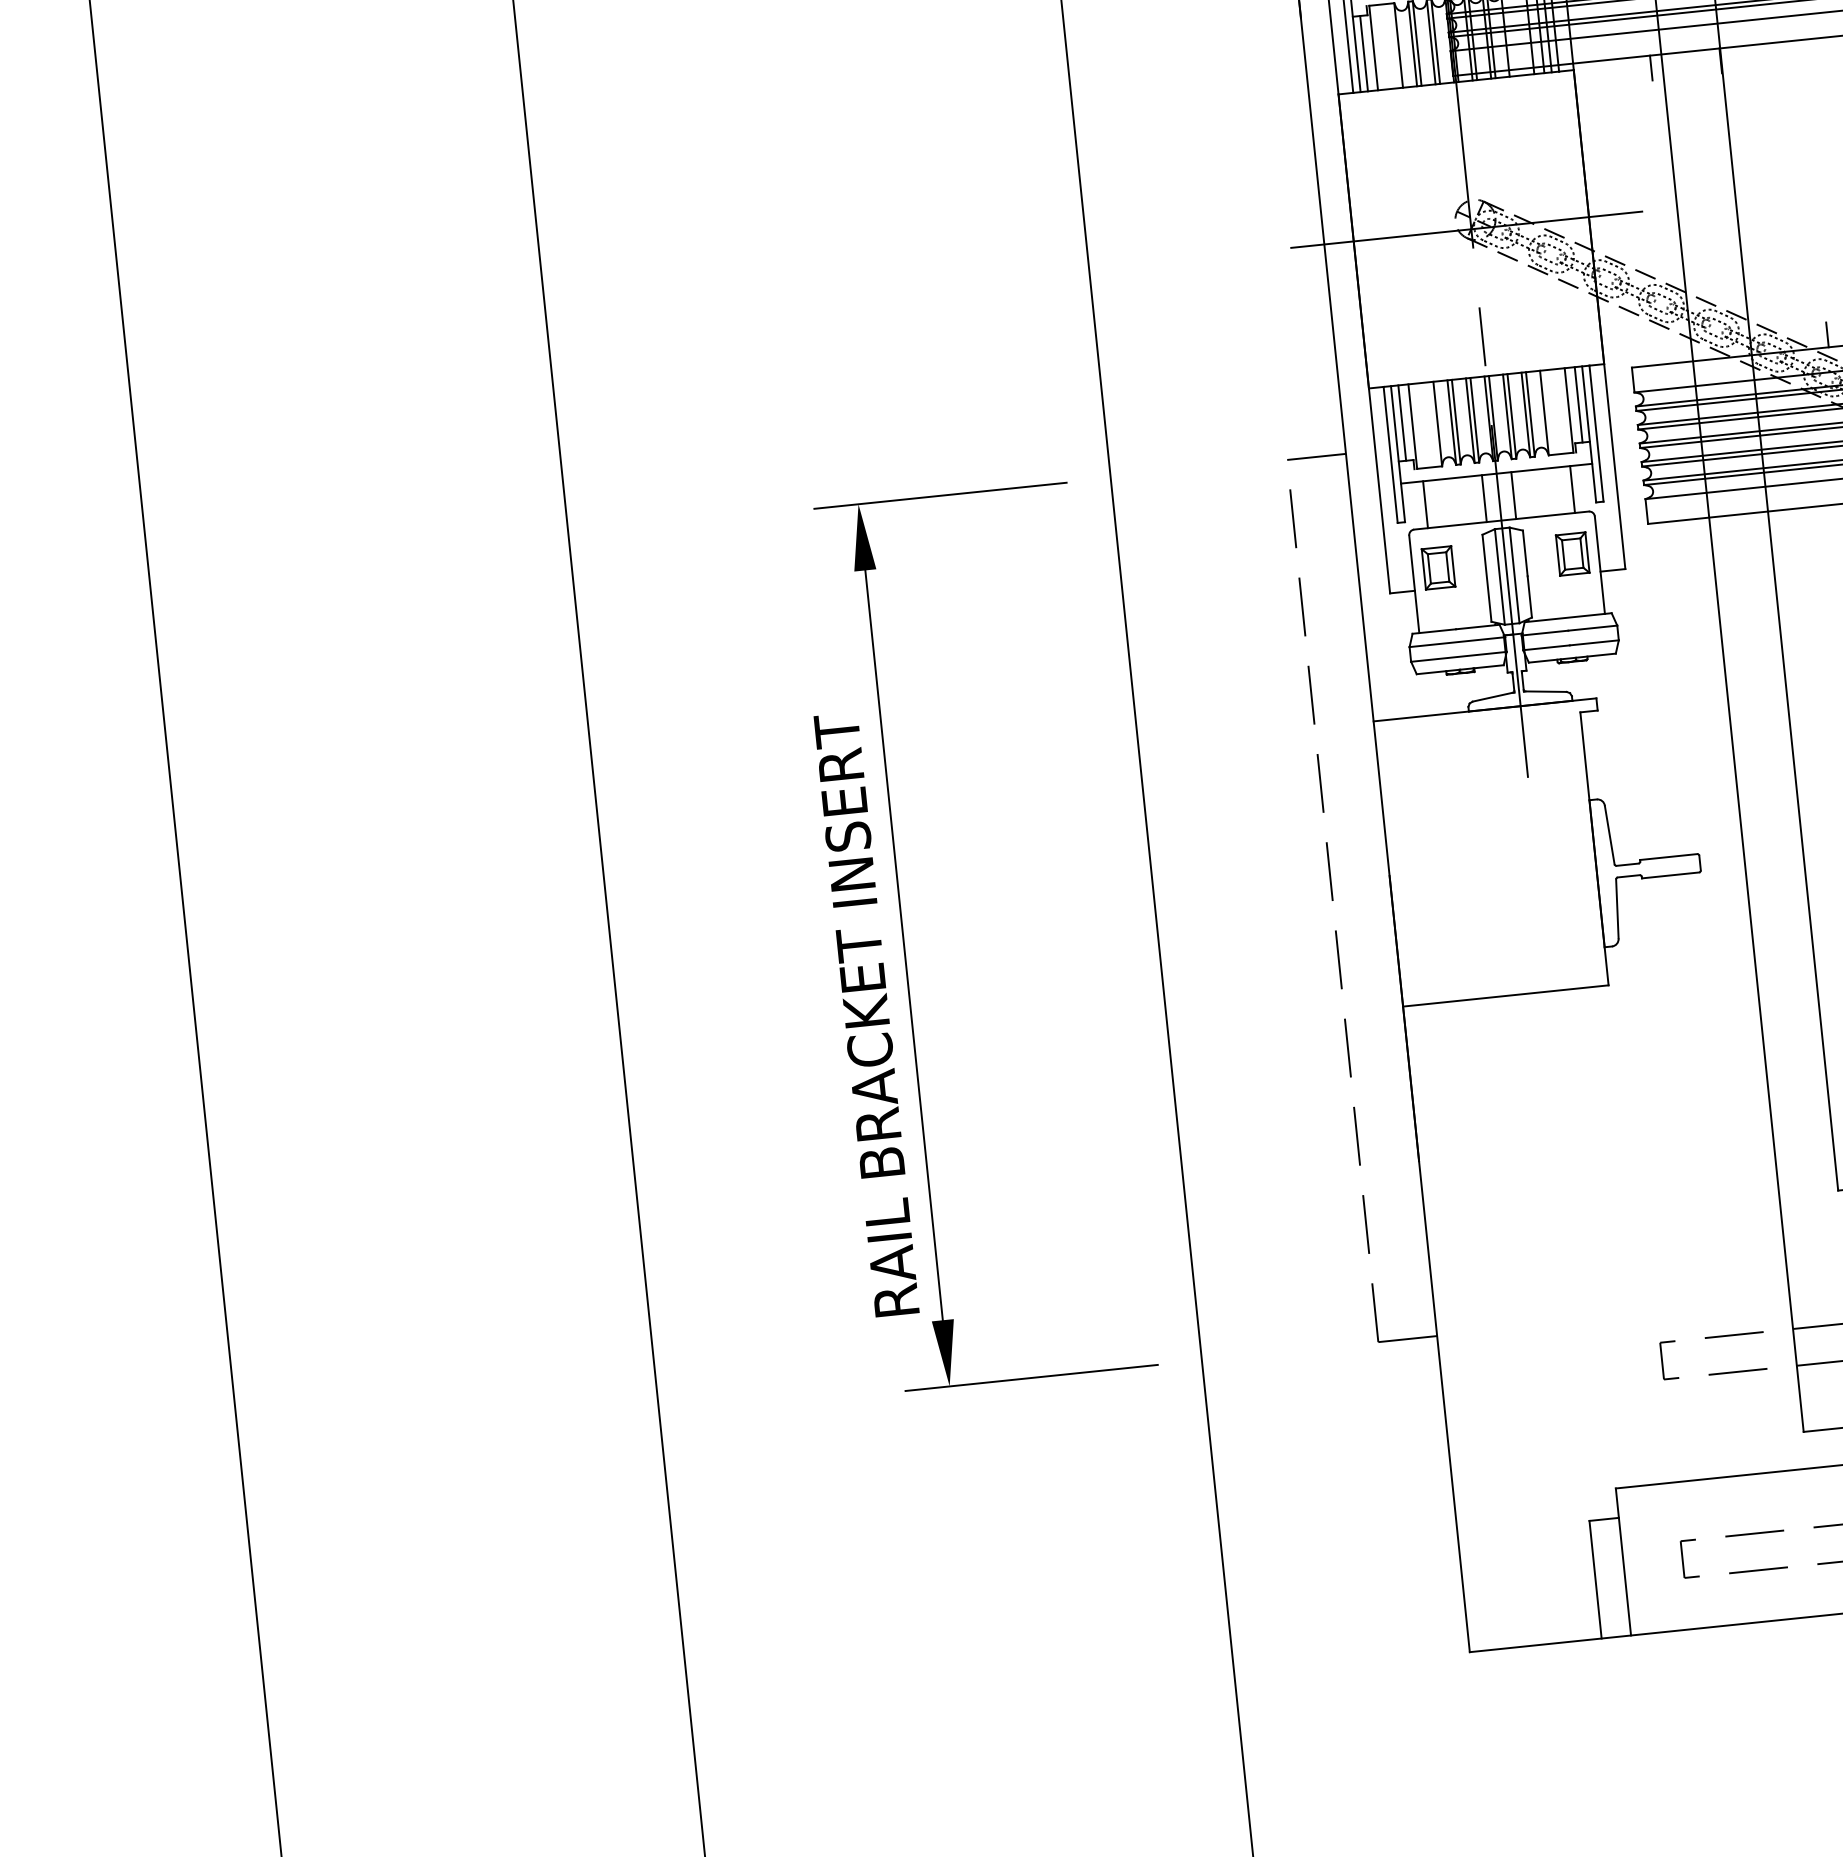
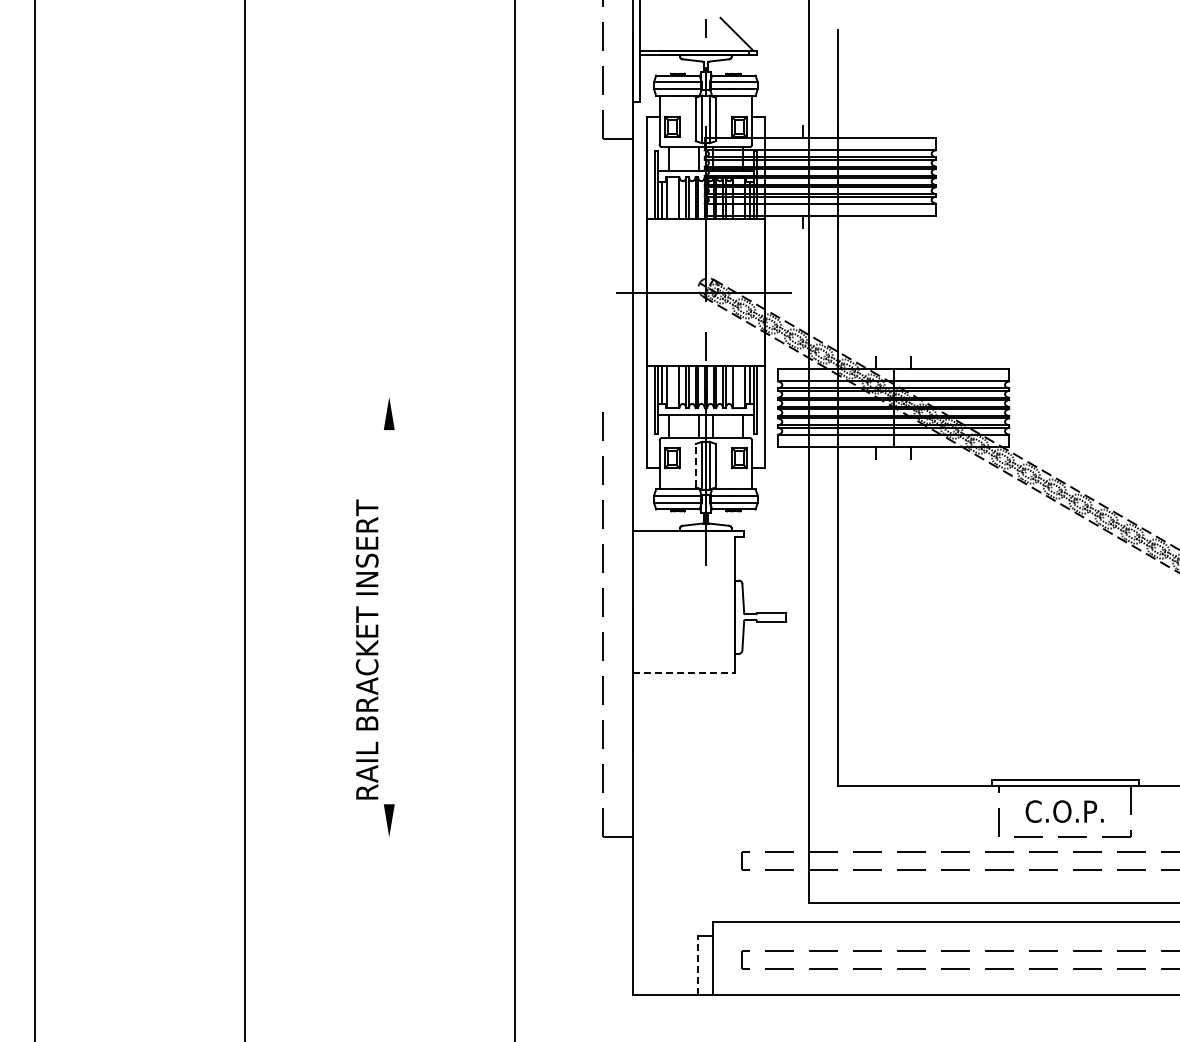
line: (1315, 457) -> (617, 397), removed
line: (941, 496) -> (430, 397), removed
line: (1486, 577) -> (695, 465), solid -> dashed
line: (904, 945) -> (389, 617), removed
line: (1507, 995) -> (684, 672), solid -> dashed
line: (1032, 1378) -> (430, 837), removed
line: (1595, 1579) -> (698, 965), solid -> dashed

